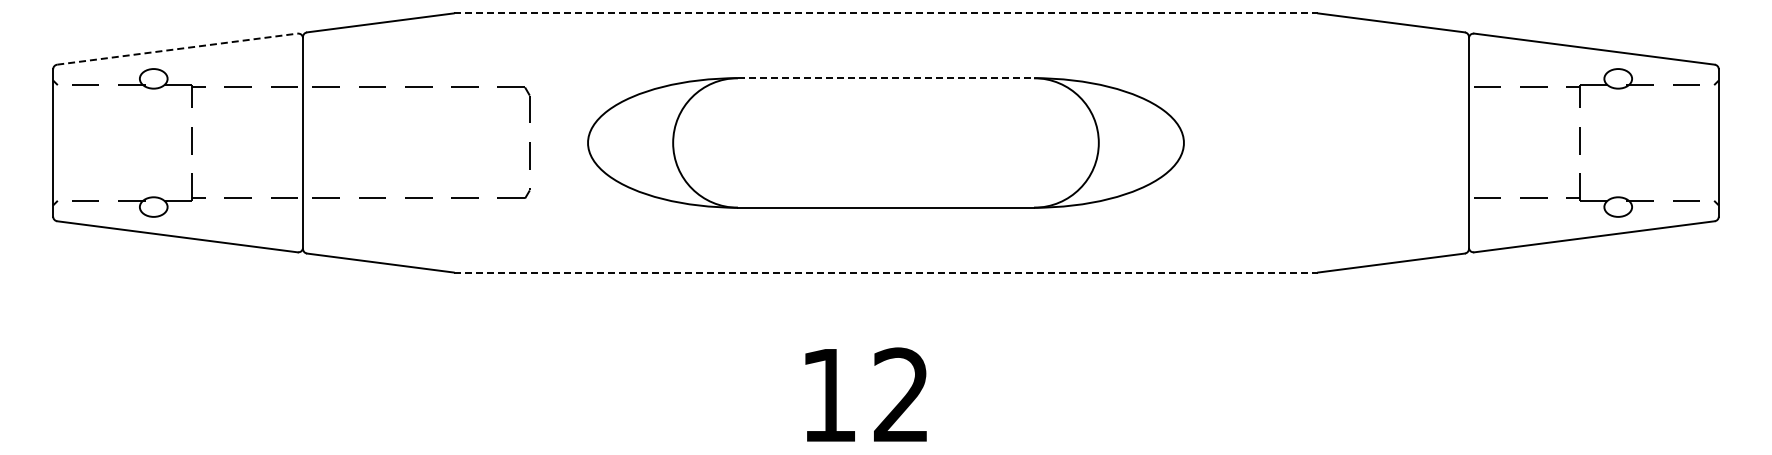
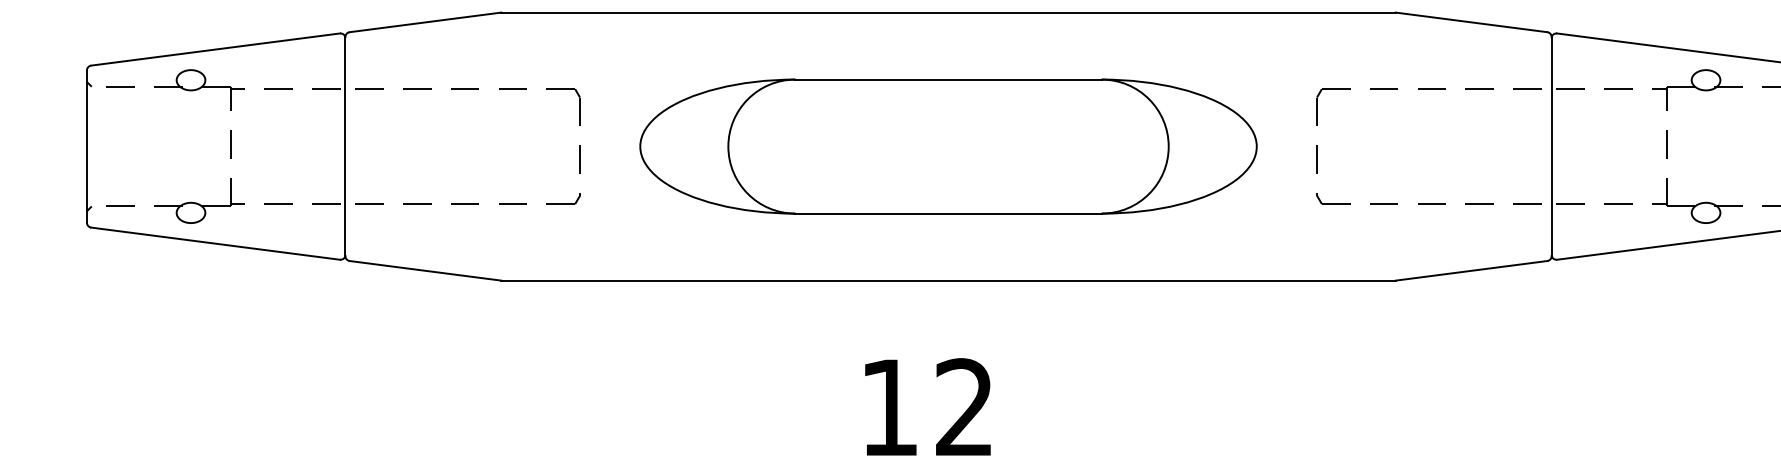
line: (886, 13) -> (949, 12), dashed -> solid
line: (178, 49) -> (216, 49), dashed -> solid
line: (886, 78) -> (949, 79), dashed -> solid
part: (1350, 87) -> (1429, 89), added
line: (886, 272) -> (949, 280), dashed -> solid

